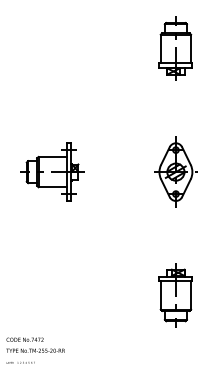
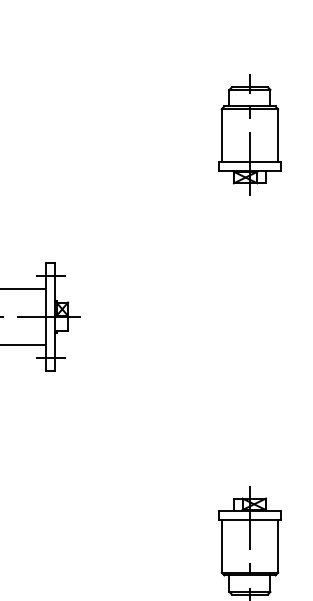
part: (175, 48) -> (249, 134), moved
part: (175, 171) -> (249, 315), removed

